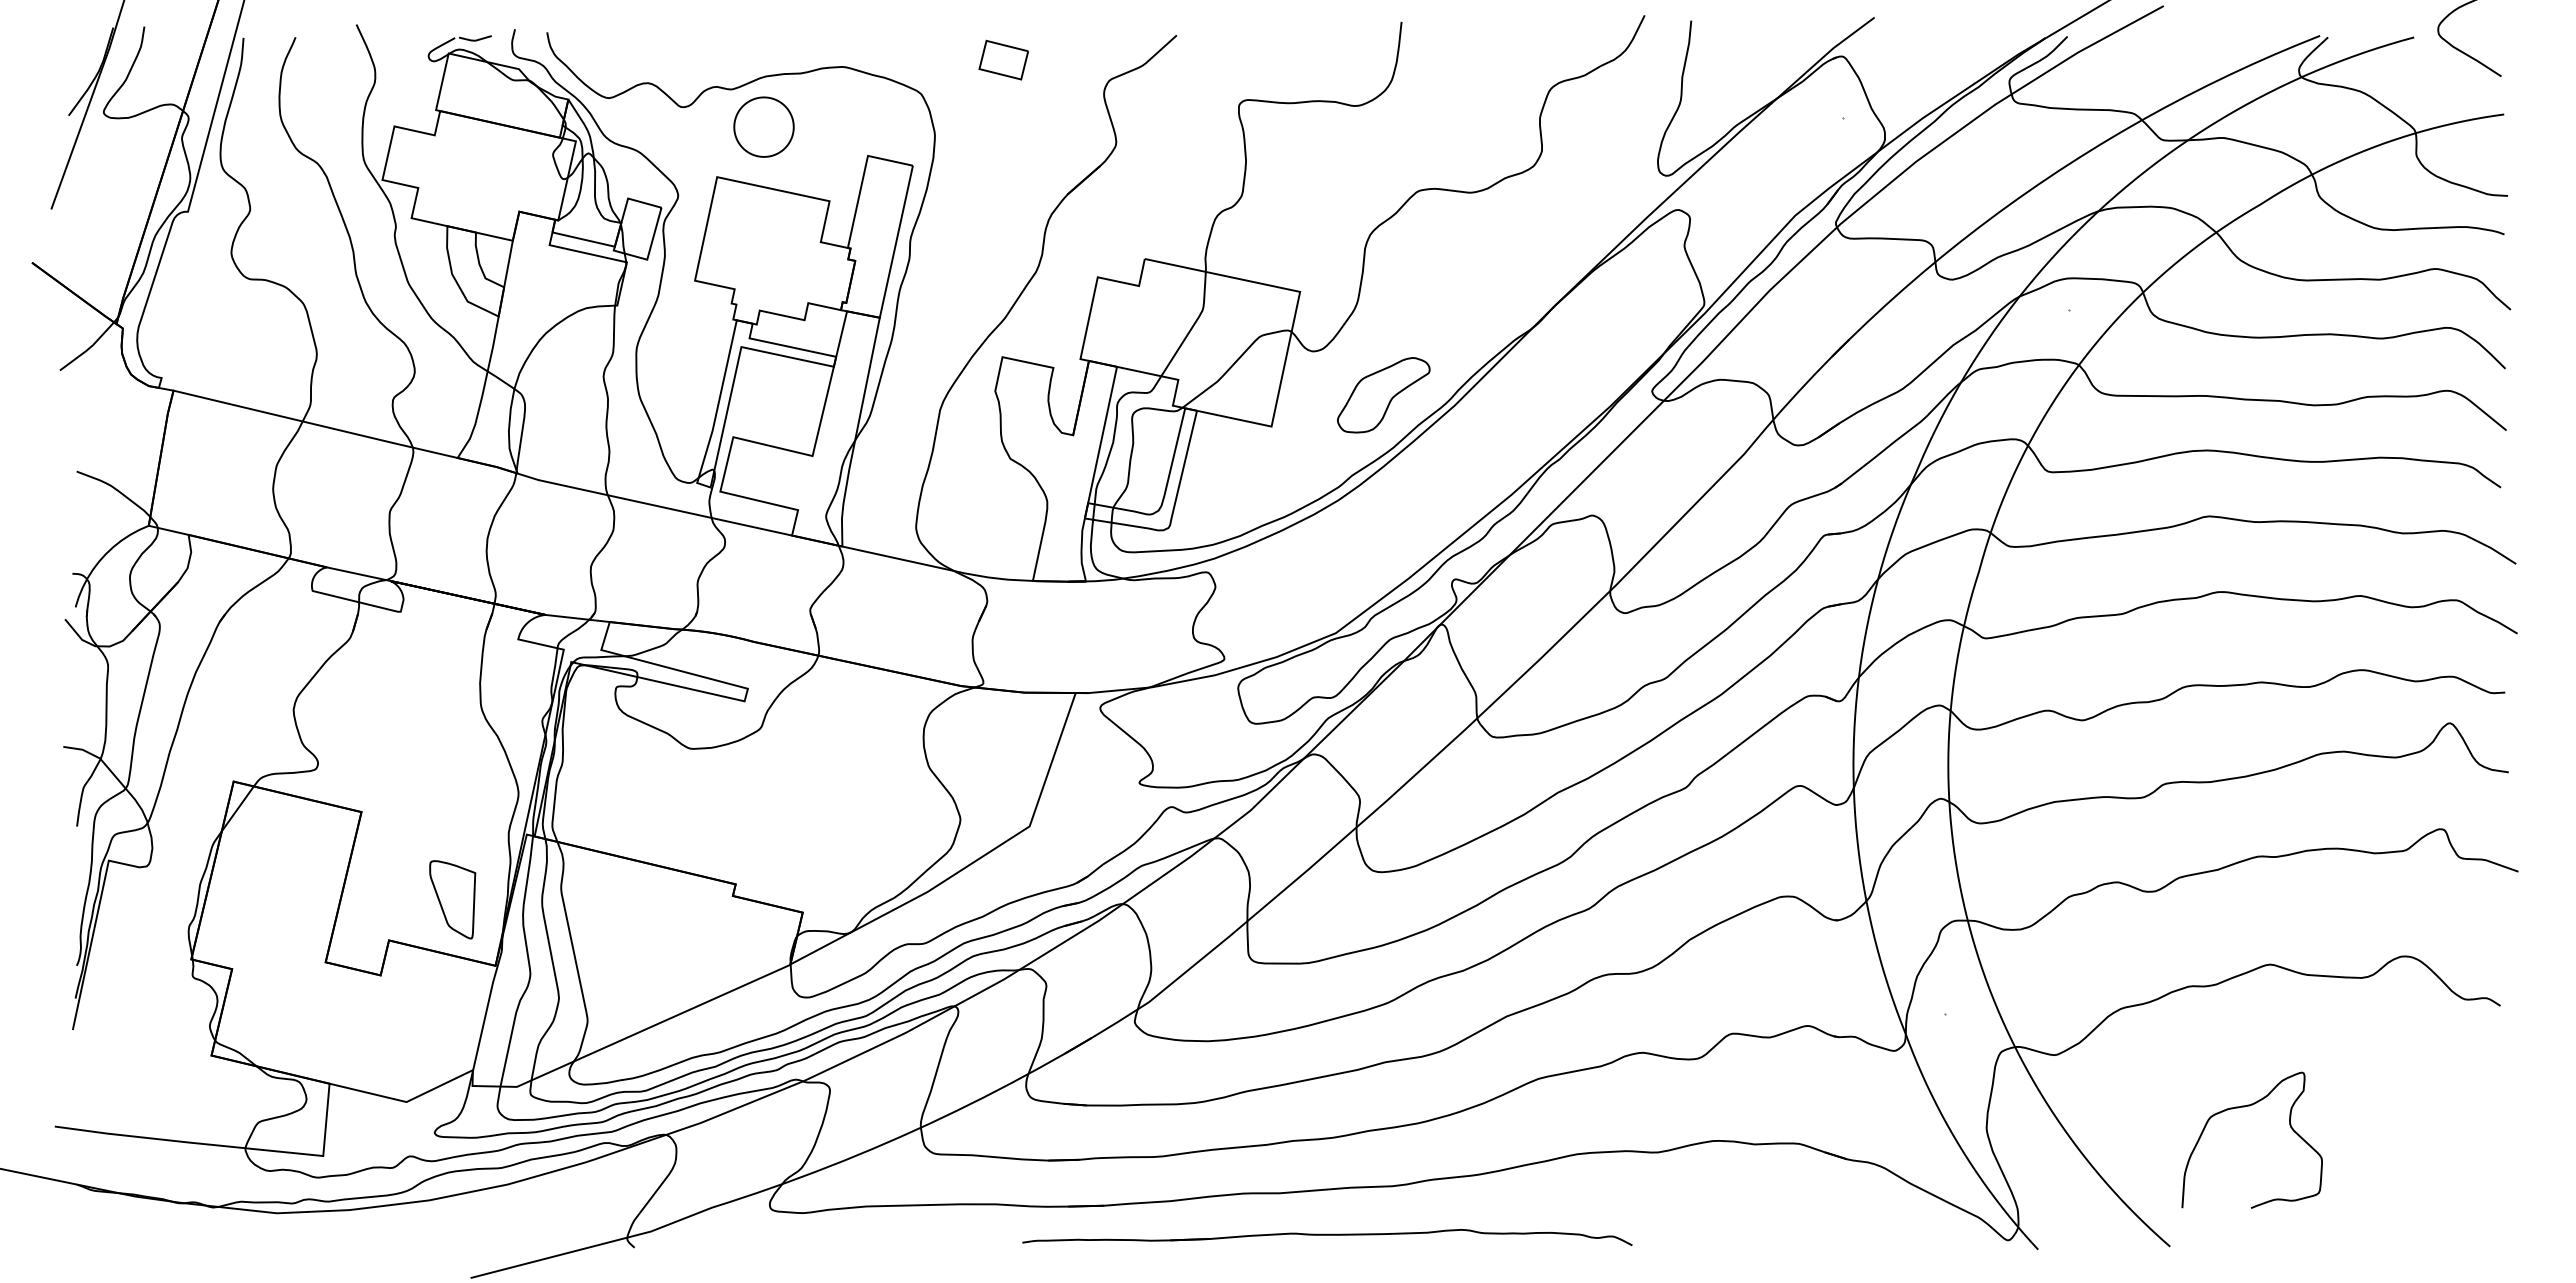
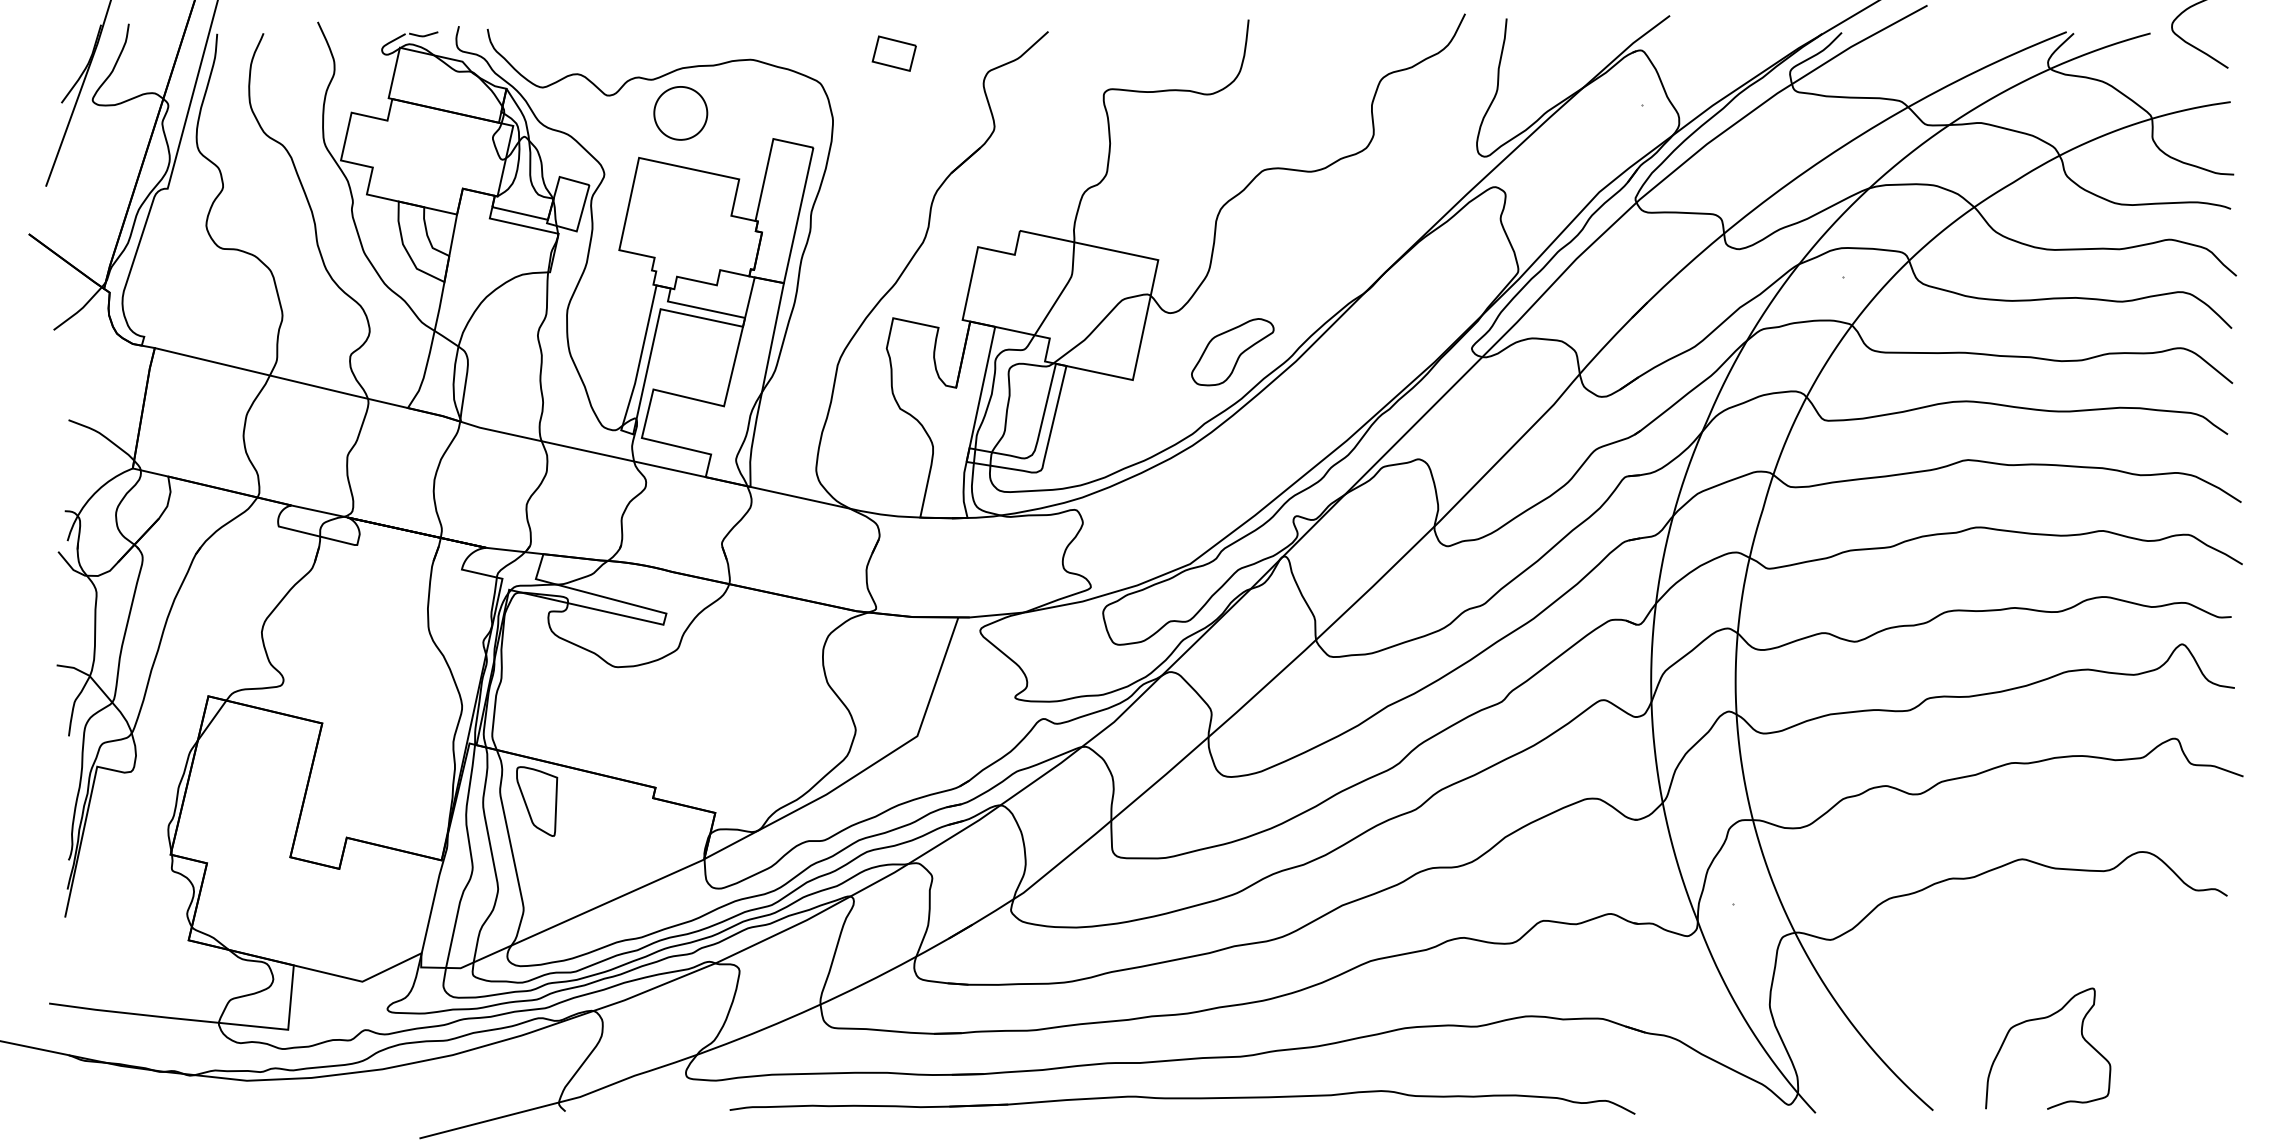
part: (452, 899) -> (536, 801), moved
curve: (2244, 1107) -> (2041, 1019), moved
part: (1327, 1237) -> (1182, 1102), size x1.67

